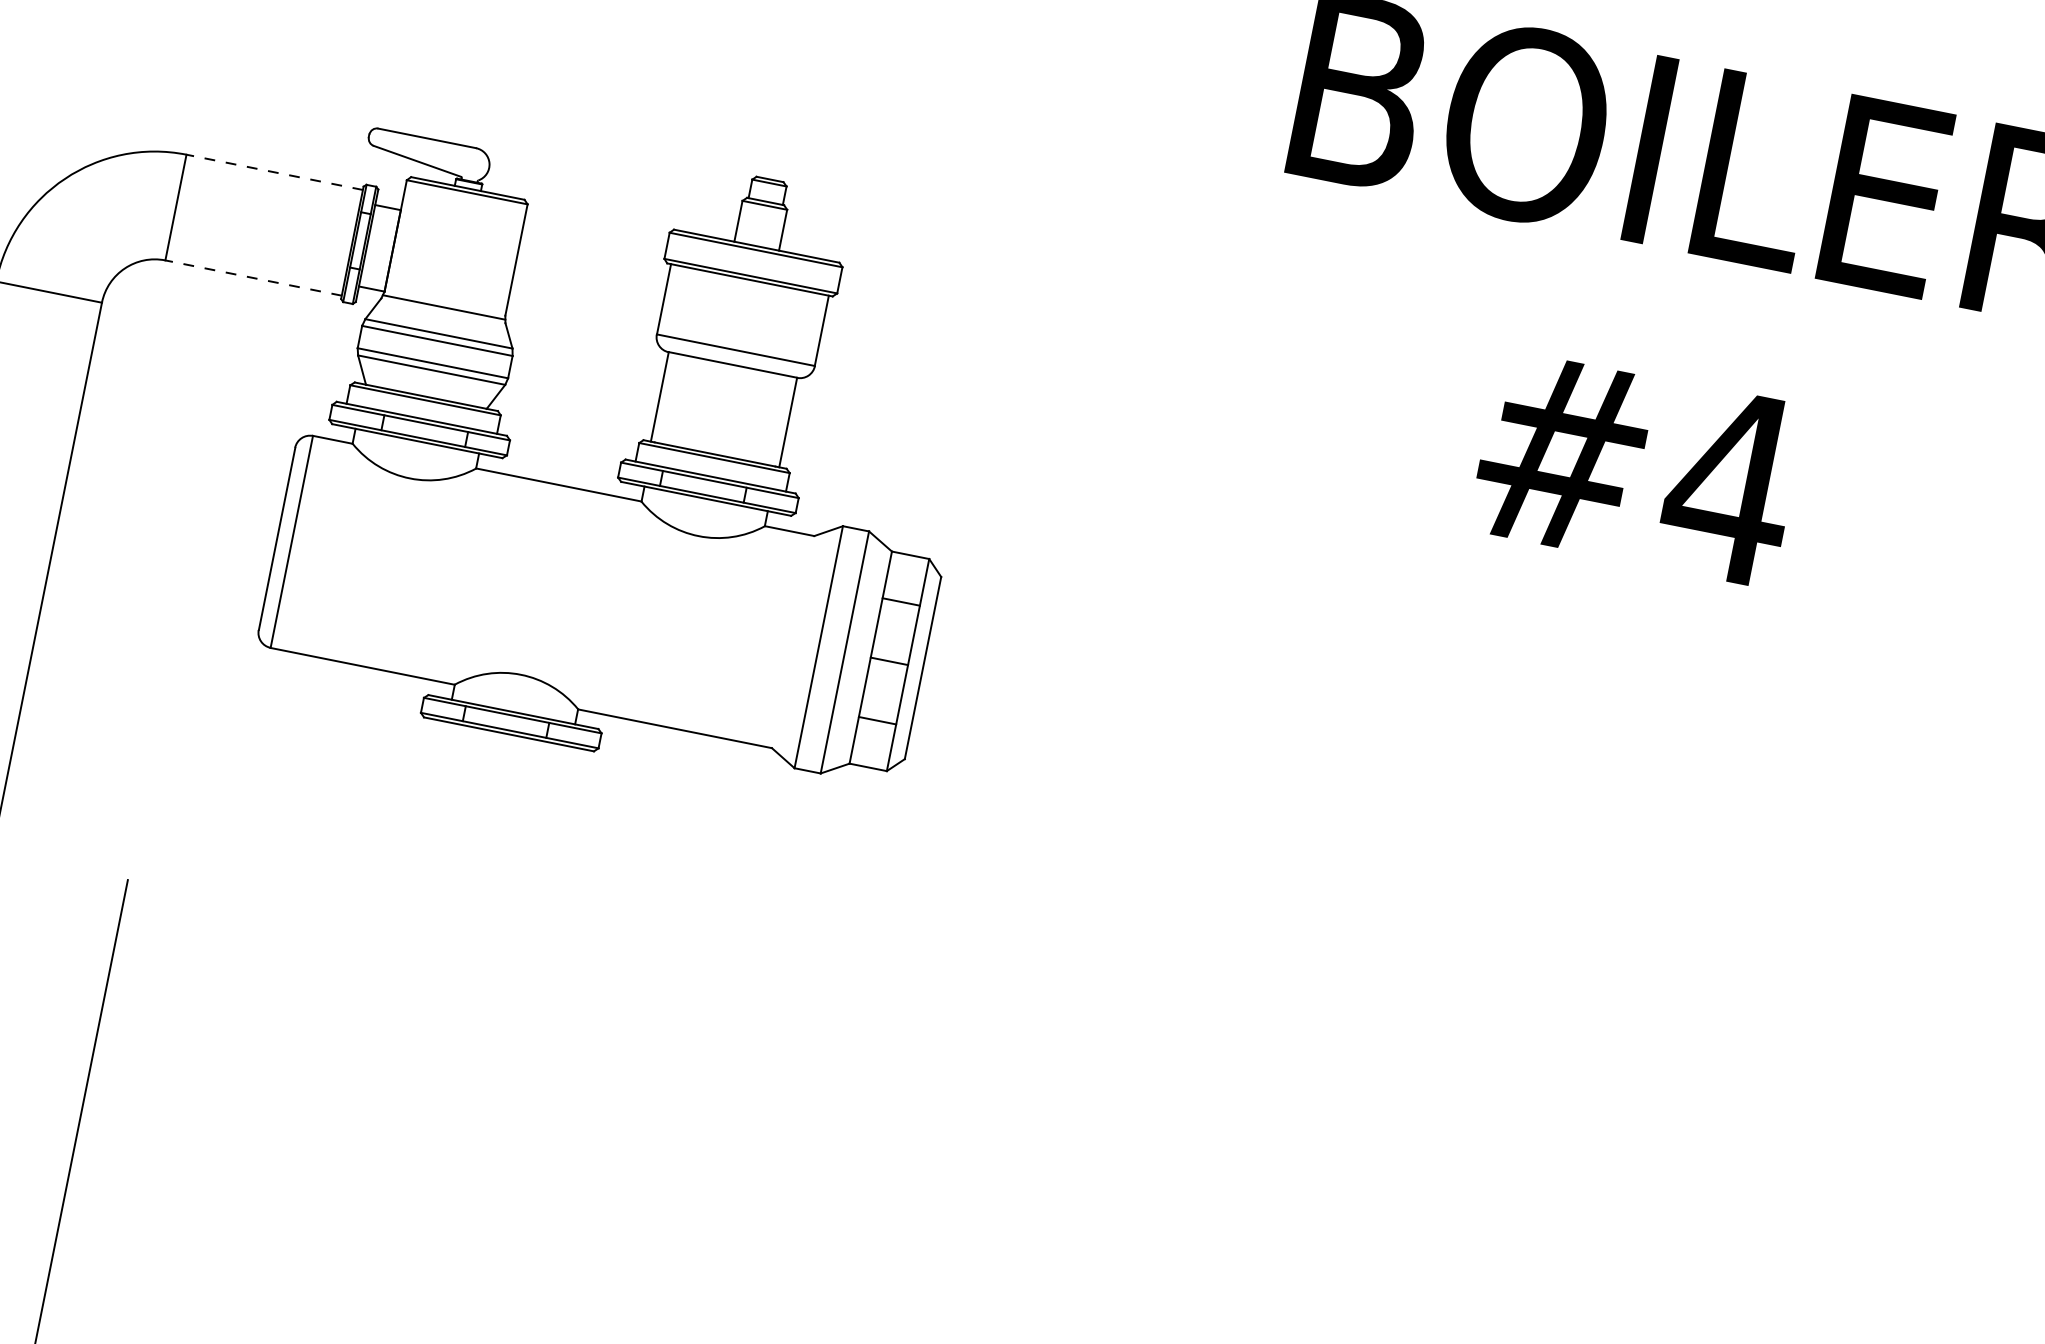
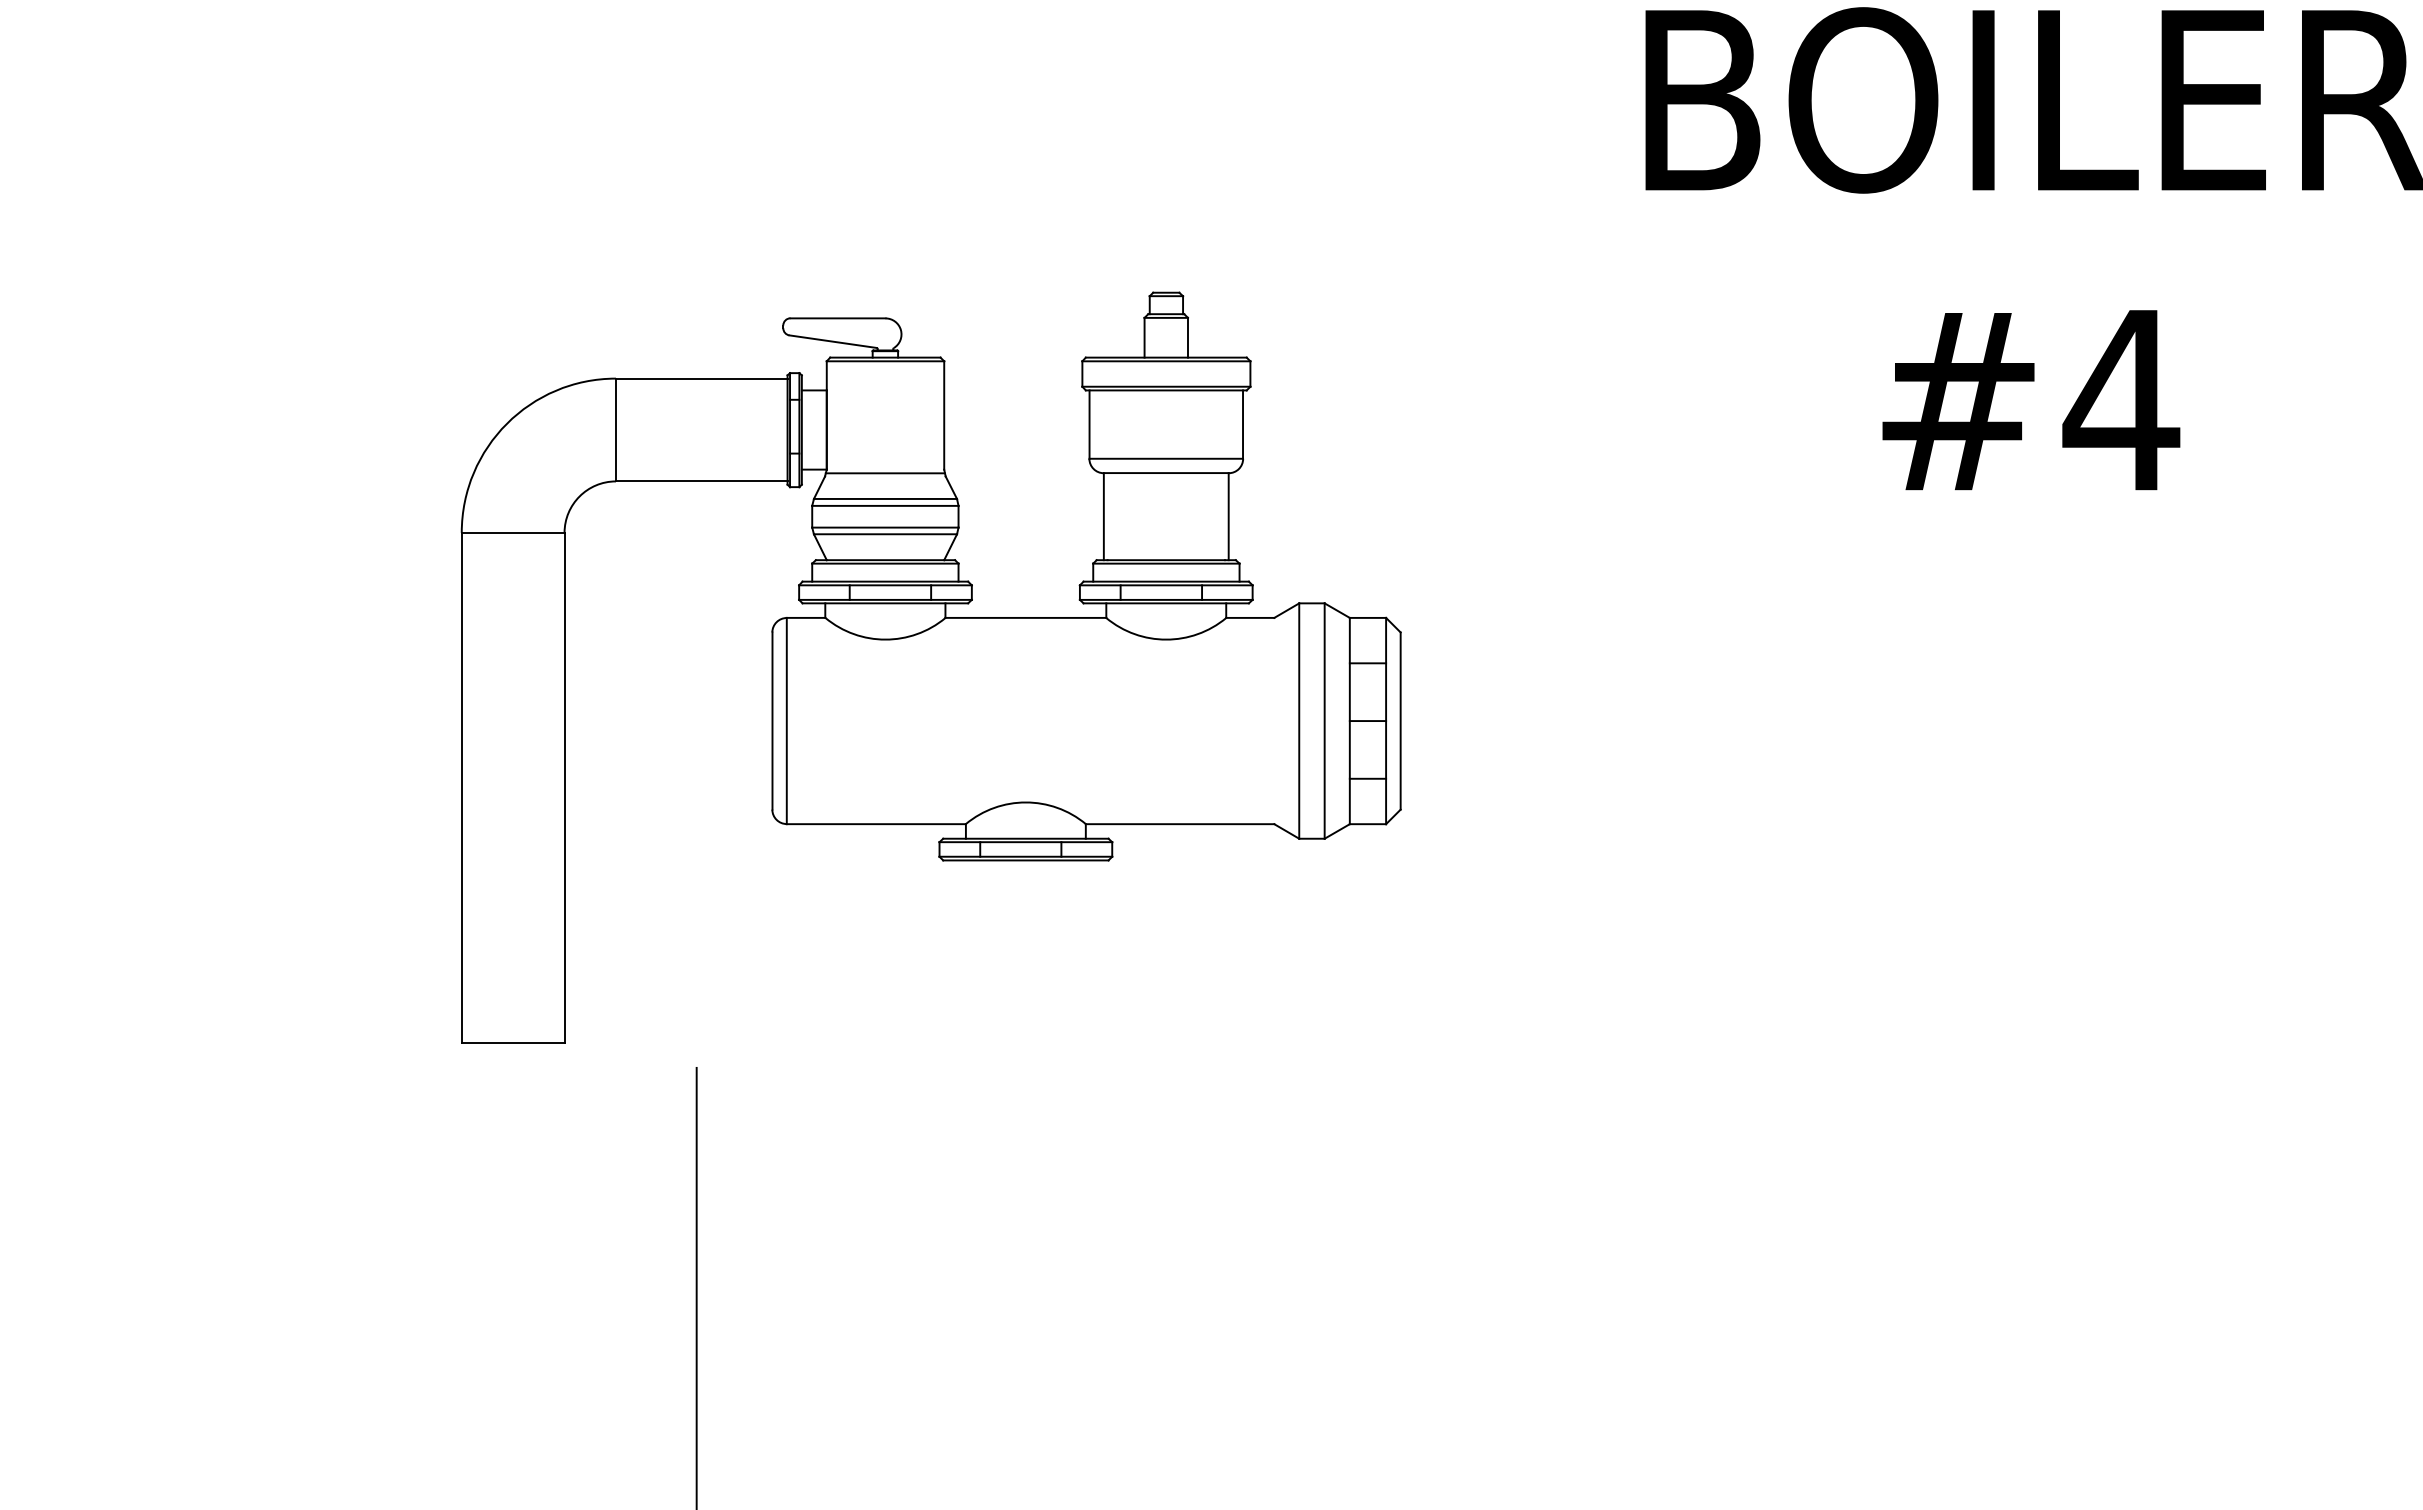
line: (274, 172) -> (701, 378), dashed -> solid
line: (253, 278) -> (701, 481), dashed -> solid

